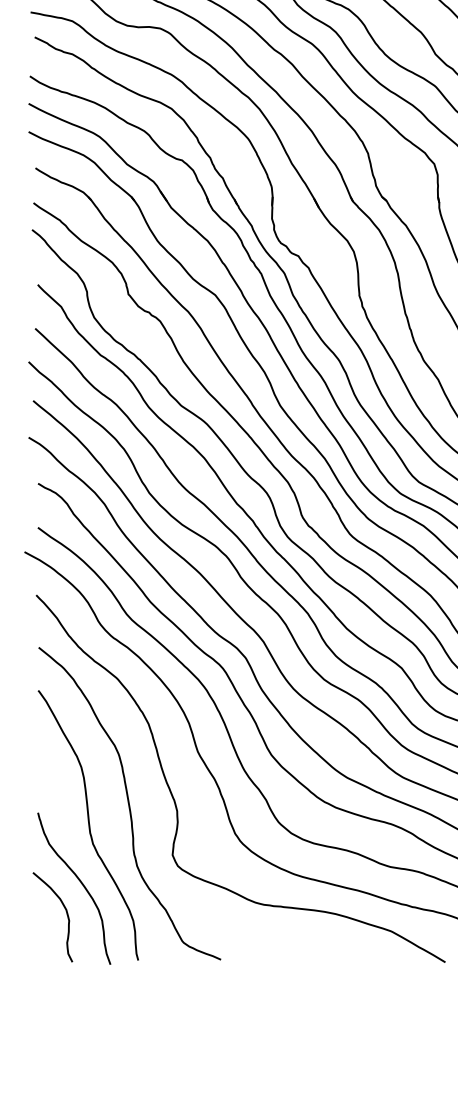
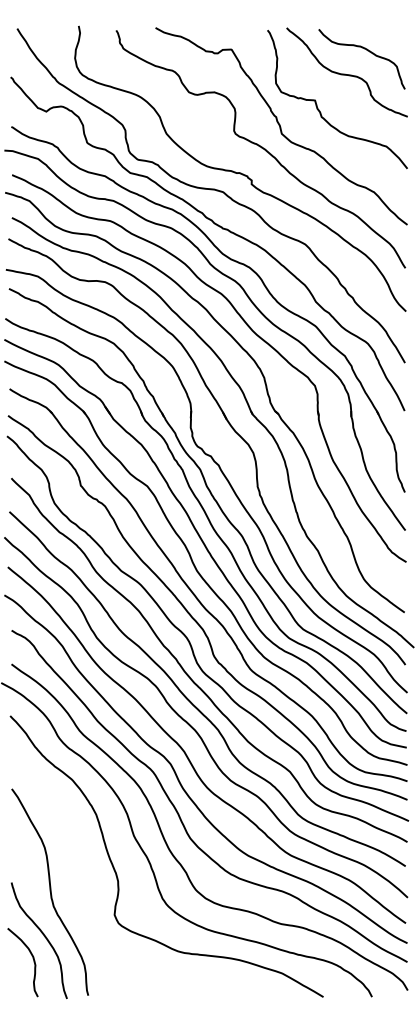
curve: (129, 803) -> (81, 875), removed

